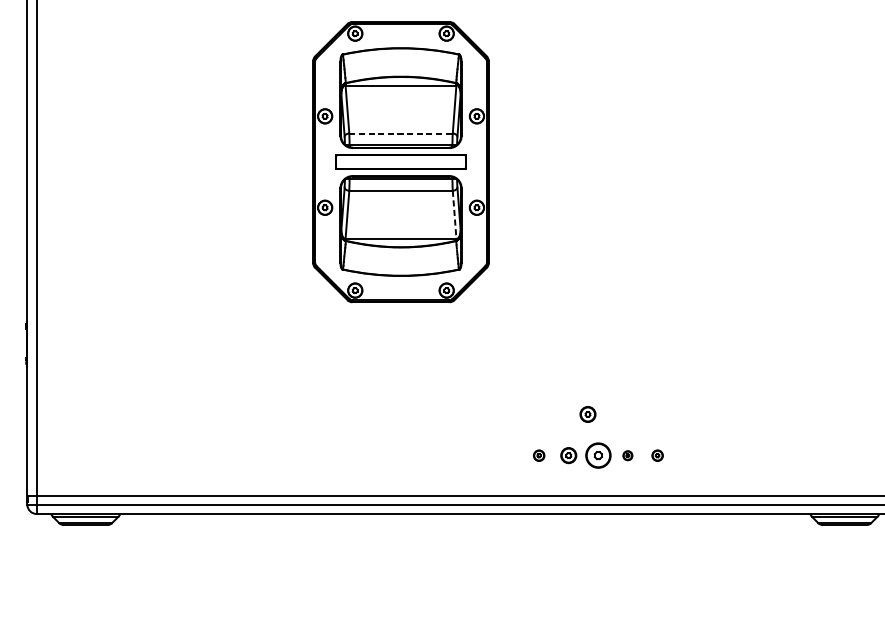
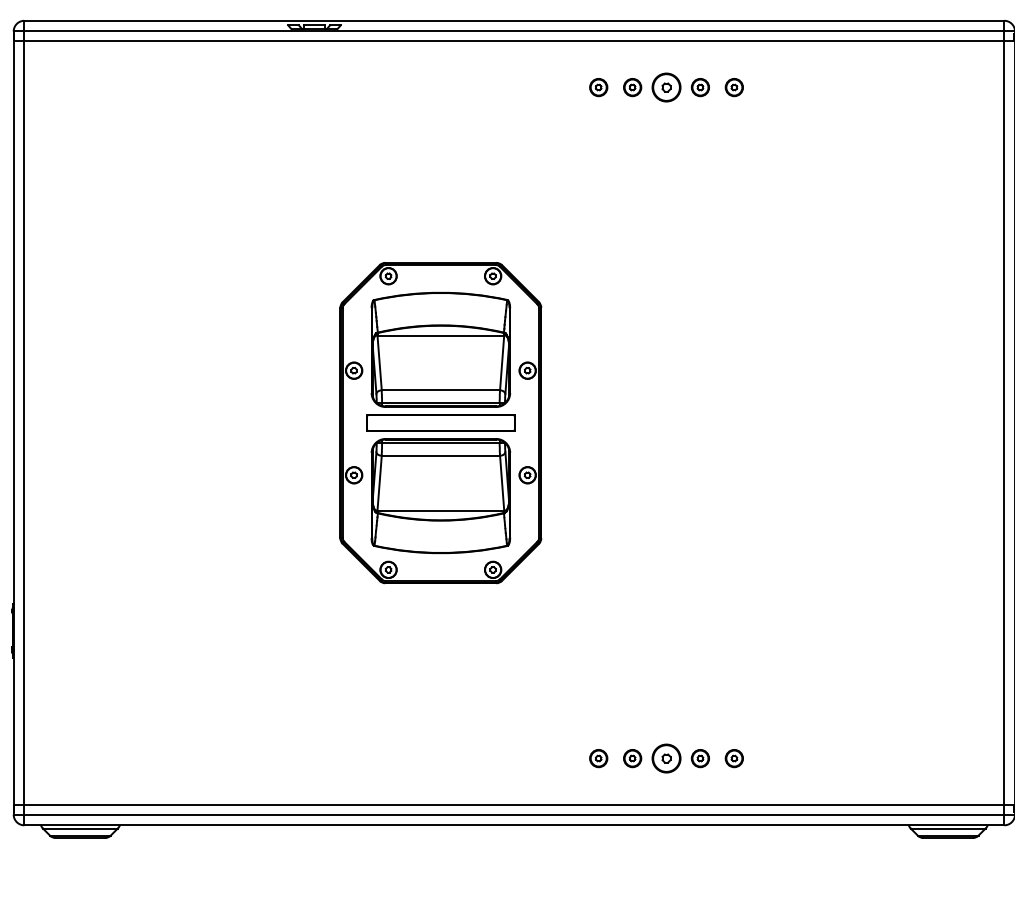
line: (401, 133) -> (441, 390), dashed -> solid
line: (454, 215) -> (502, 483), dashed -> solid
part: (587, 414) -> (654, 711), removed
part: (538, 455) -> (598, 758), size x1.43
part: (627, 455) -> (699, 758), size x1.67
part: (656, 455) -> (733, 758), size x1.43

